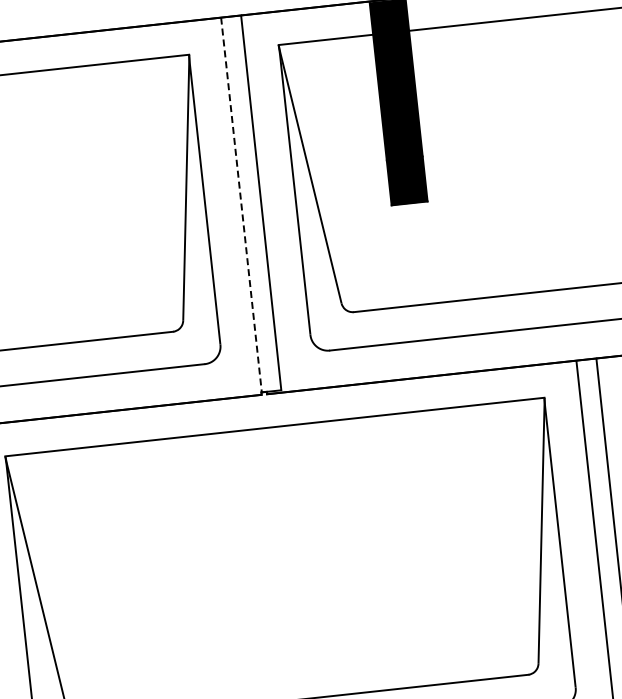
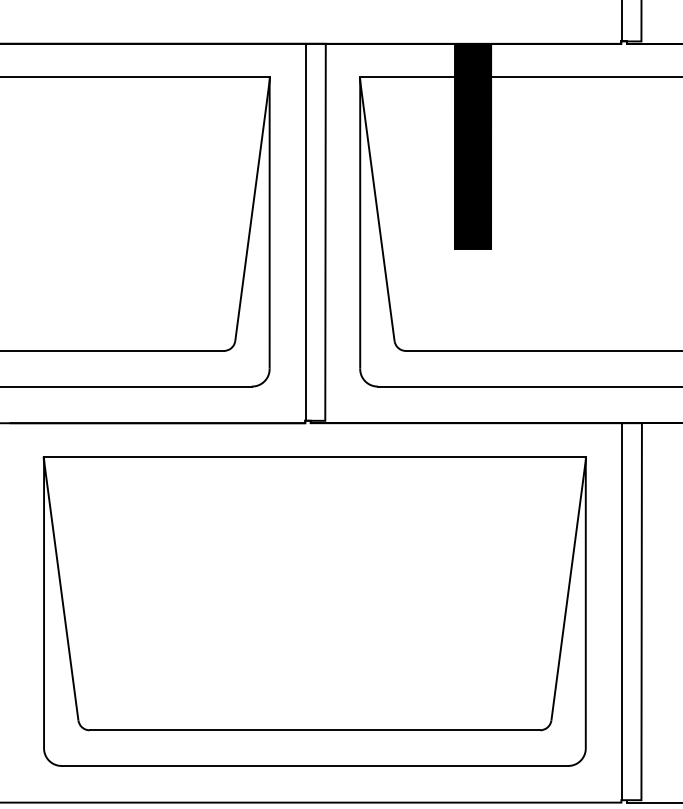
line: (241, 205) -> (305, 232), dashed -> solid

